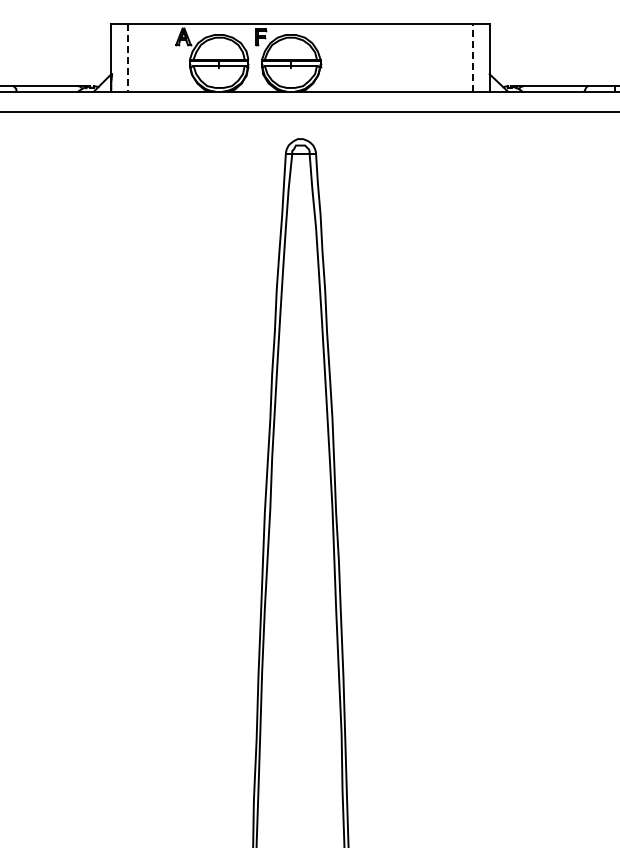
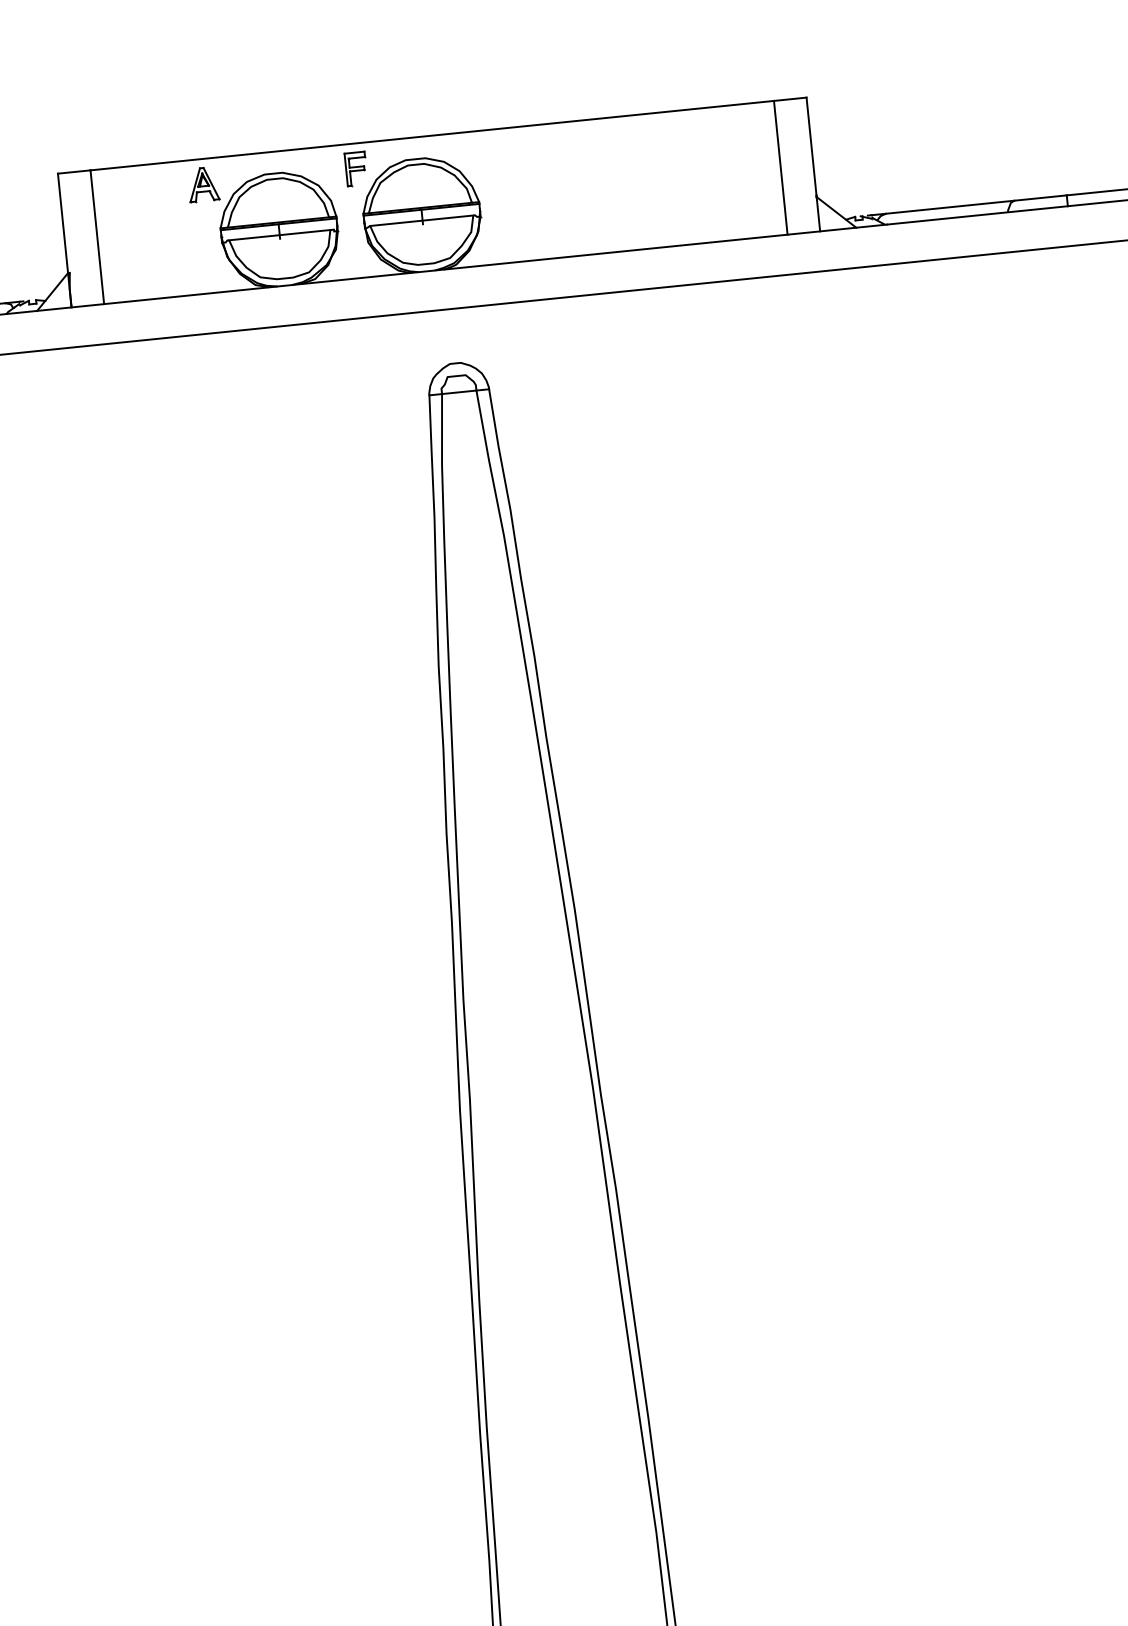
line: (127, 57) -> (96, 236), dashed -> solid
line: (473, 57) -> (781, 167), dashed -> solid

